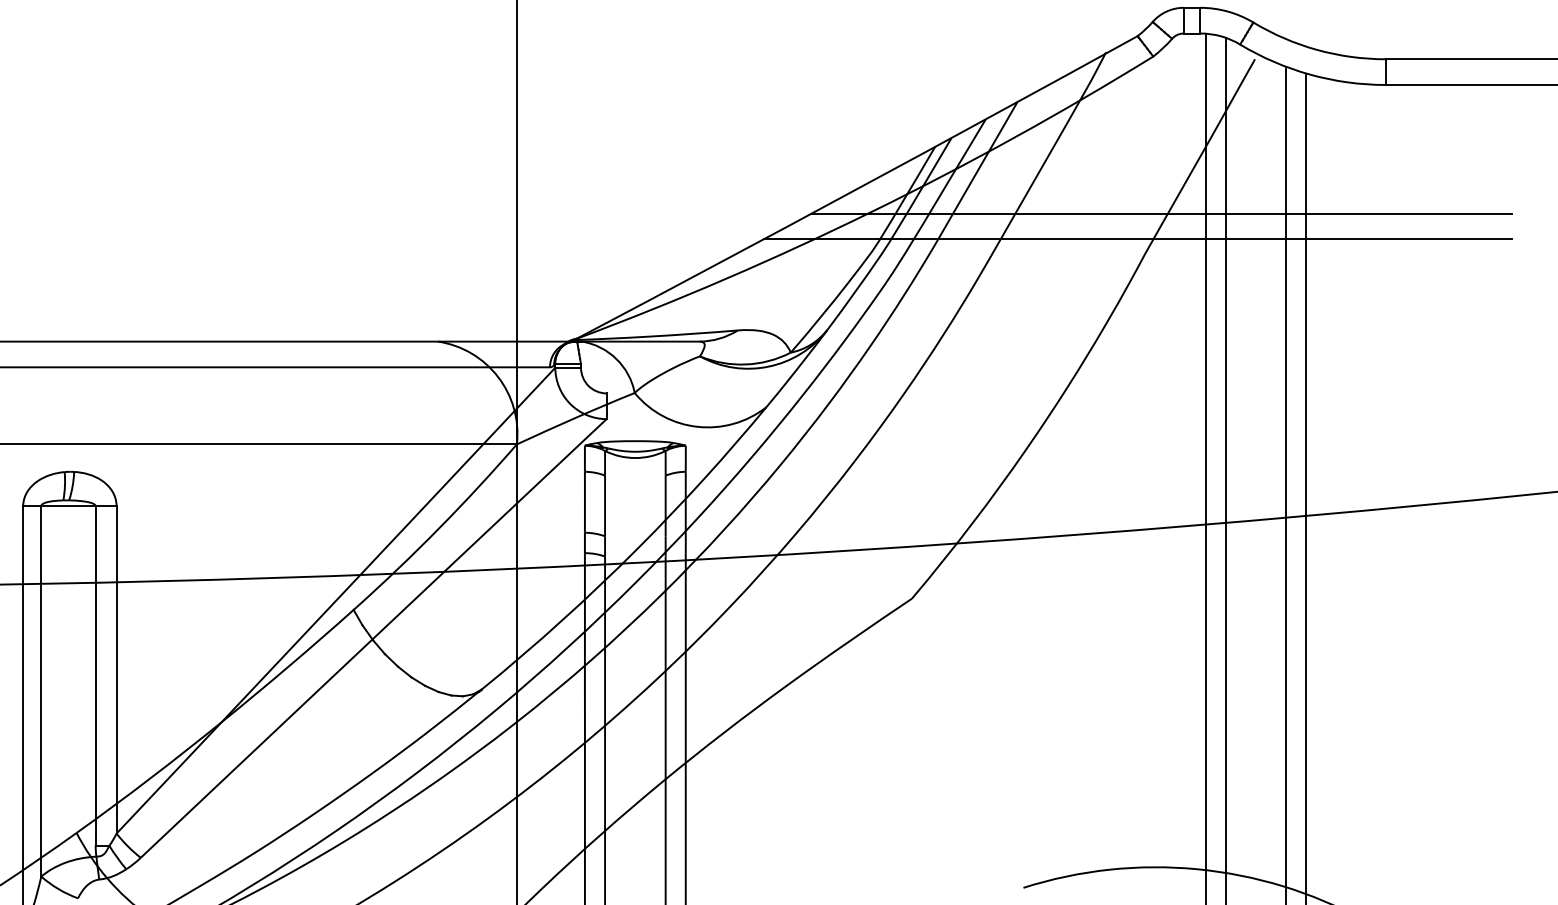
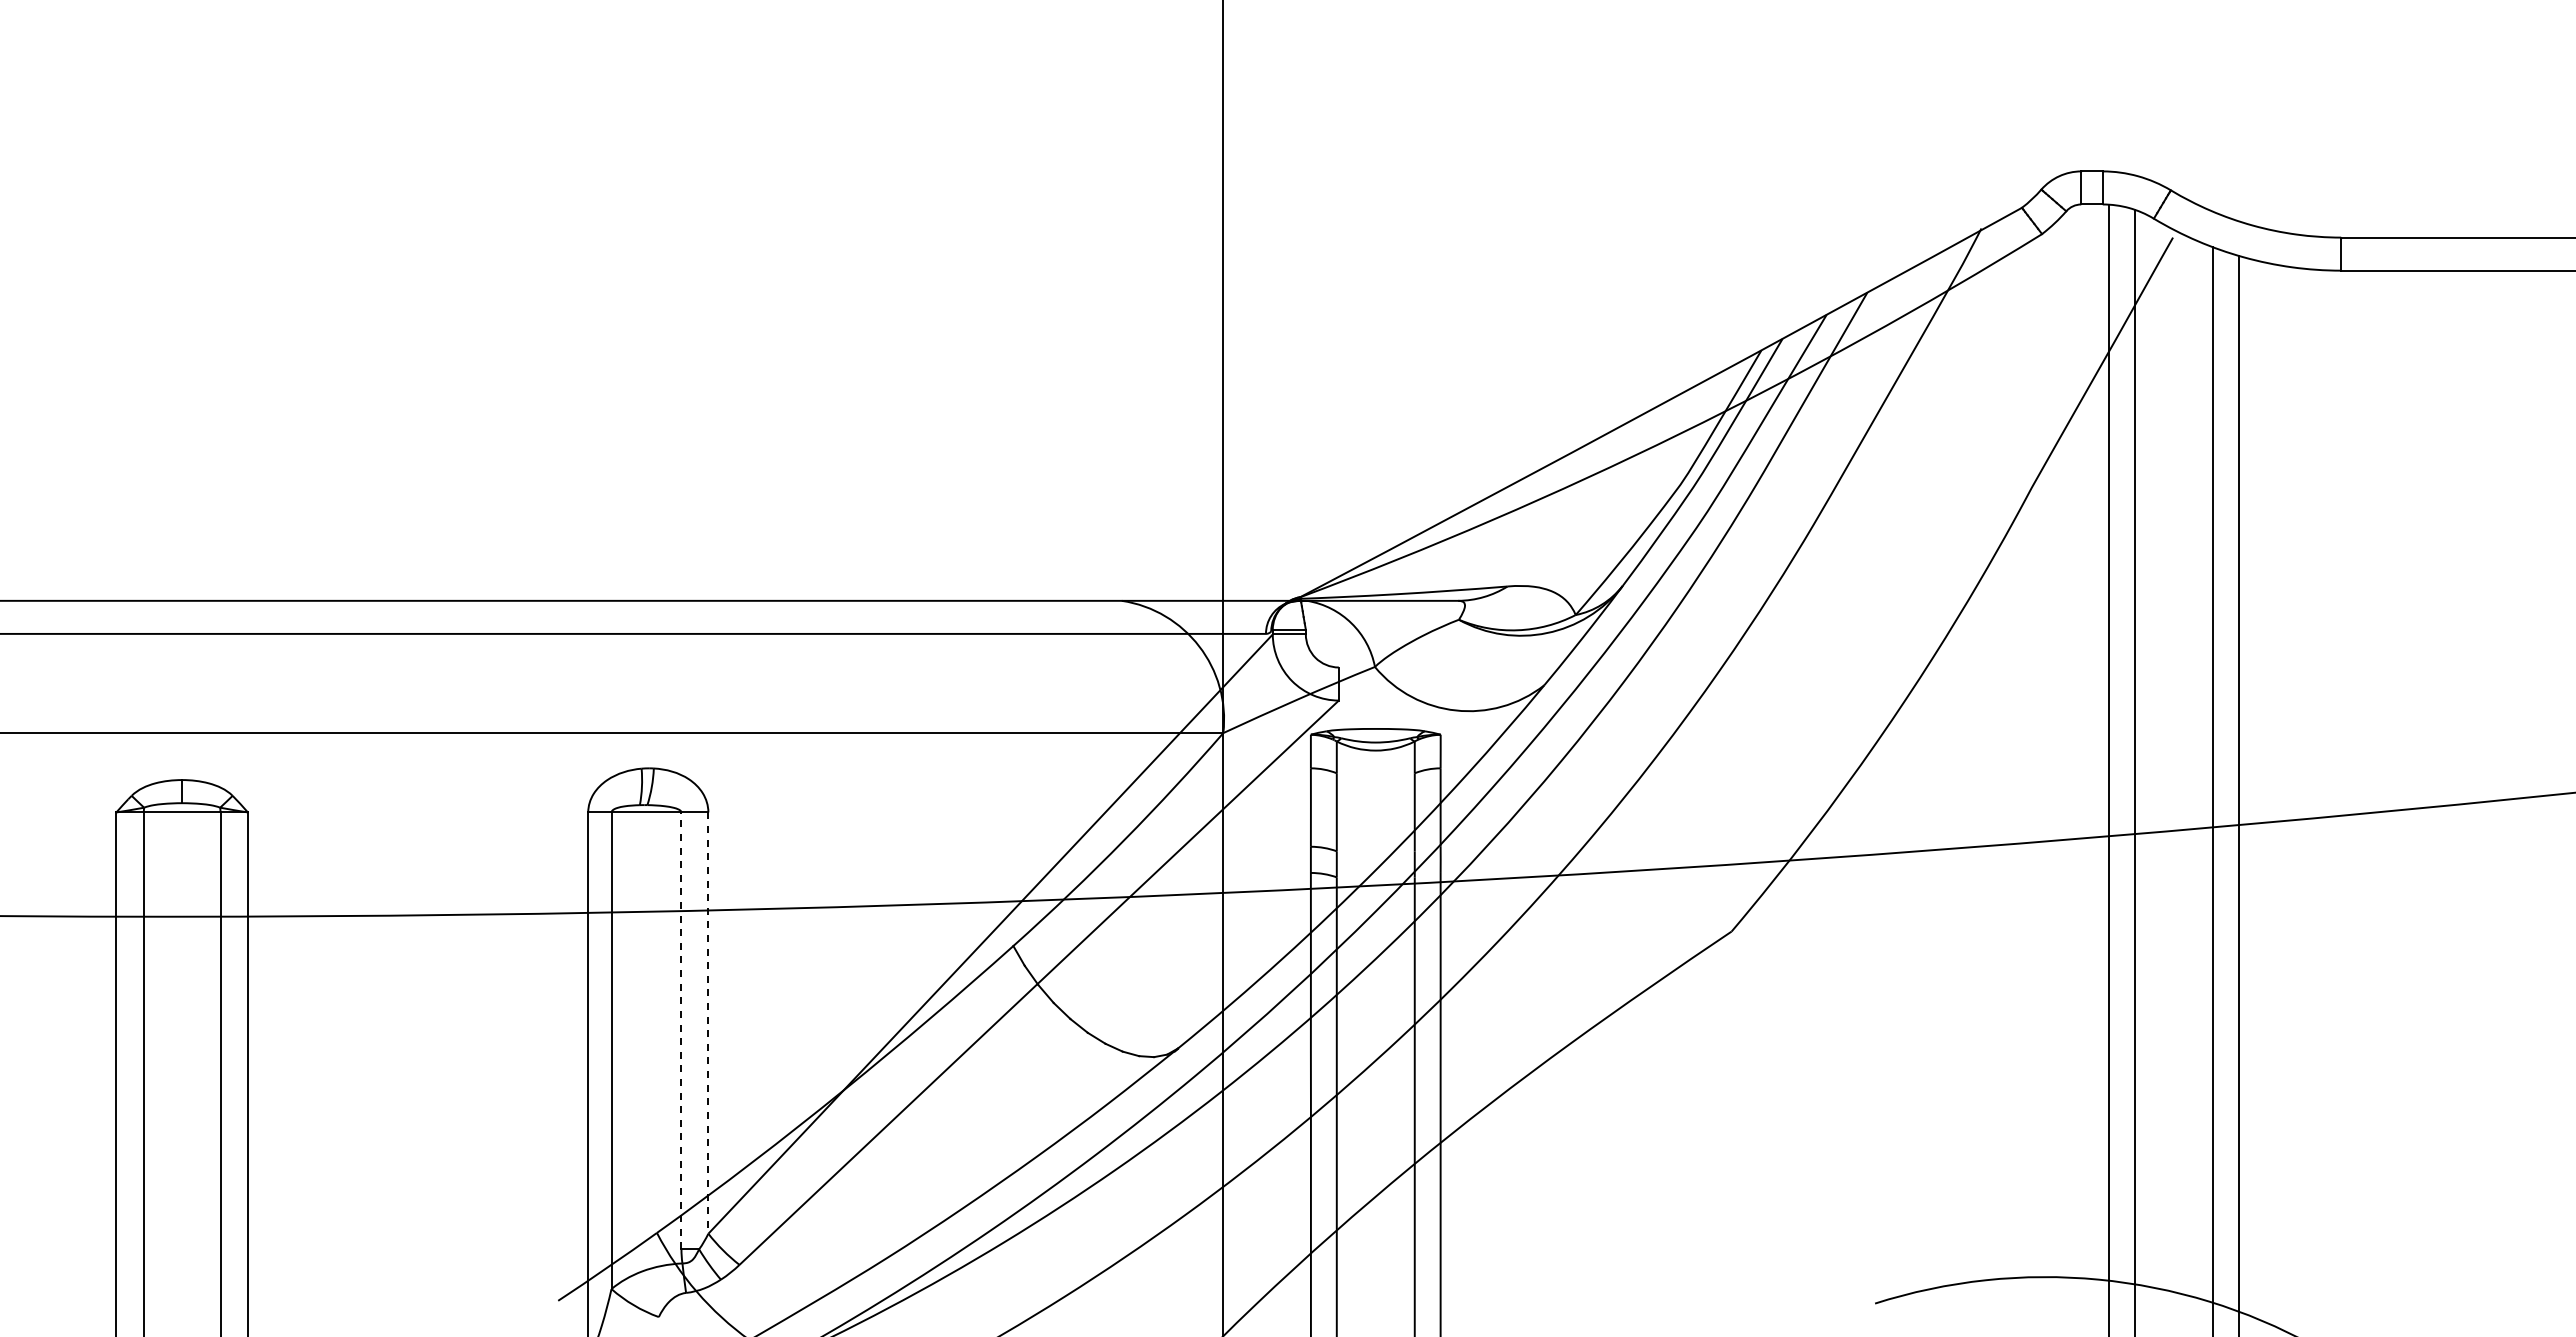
line: (1161, 213) -> (2052, 436), removed
line: (1138, 239) -> (2022, 469), removed
line: (116, 670) -> (708, 1023), solid -> dashed
line: (95, 675) -> (681, 1030), solid -> dashed

